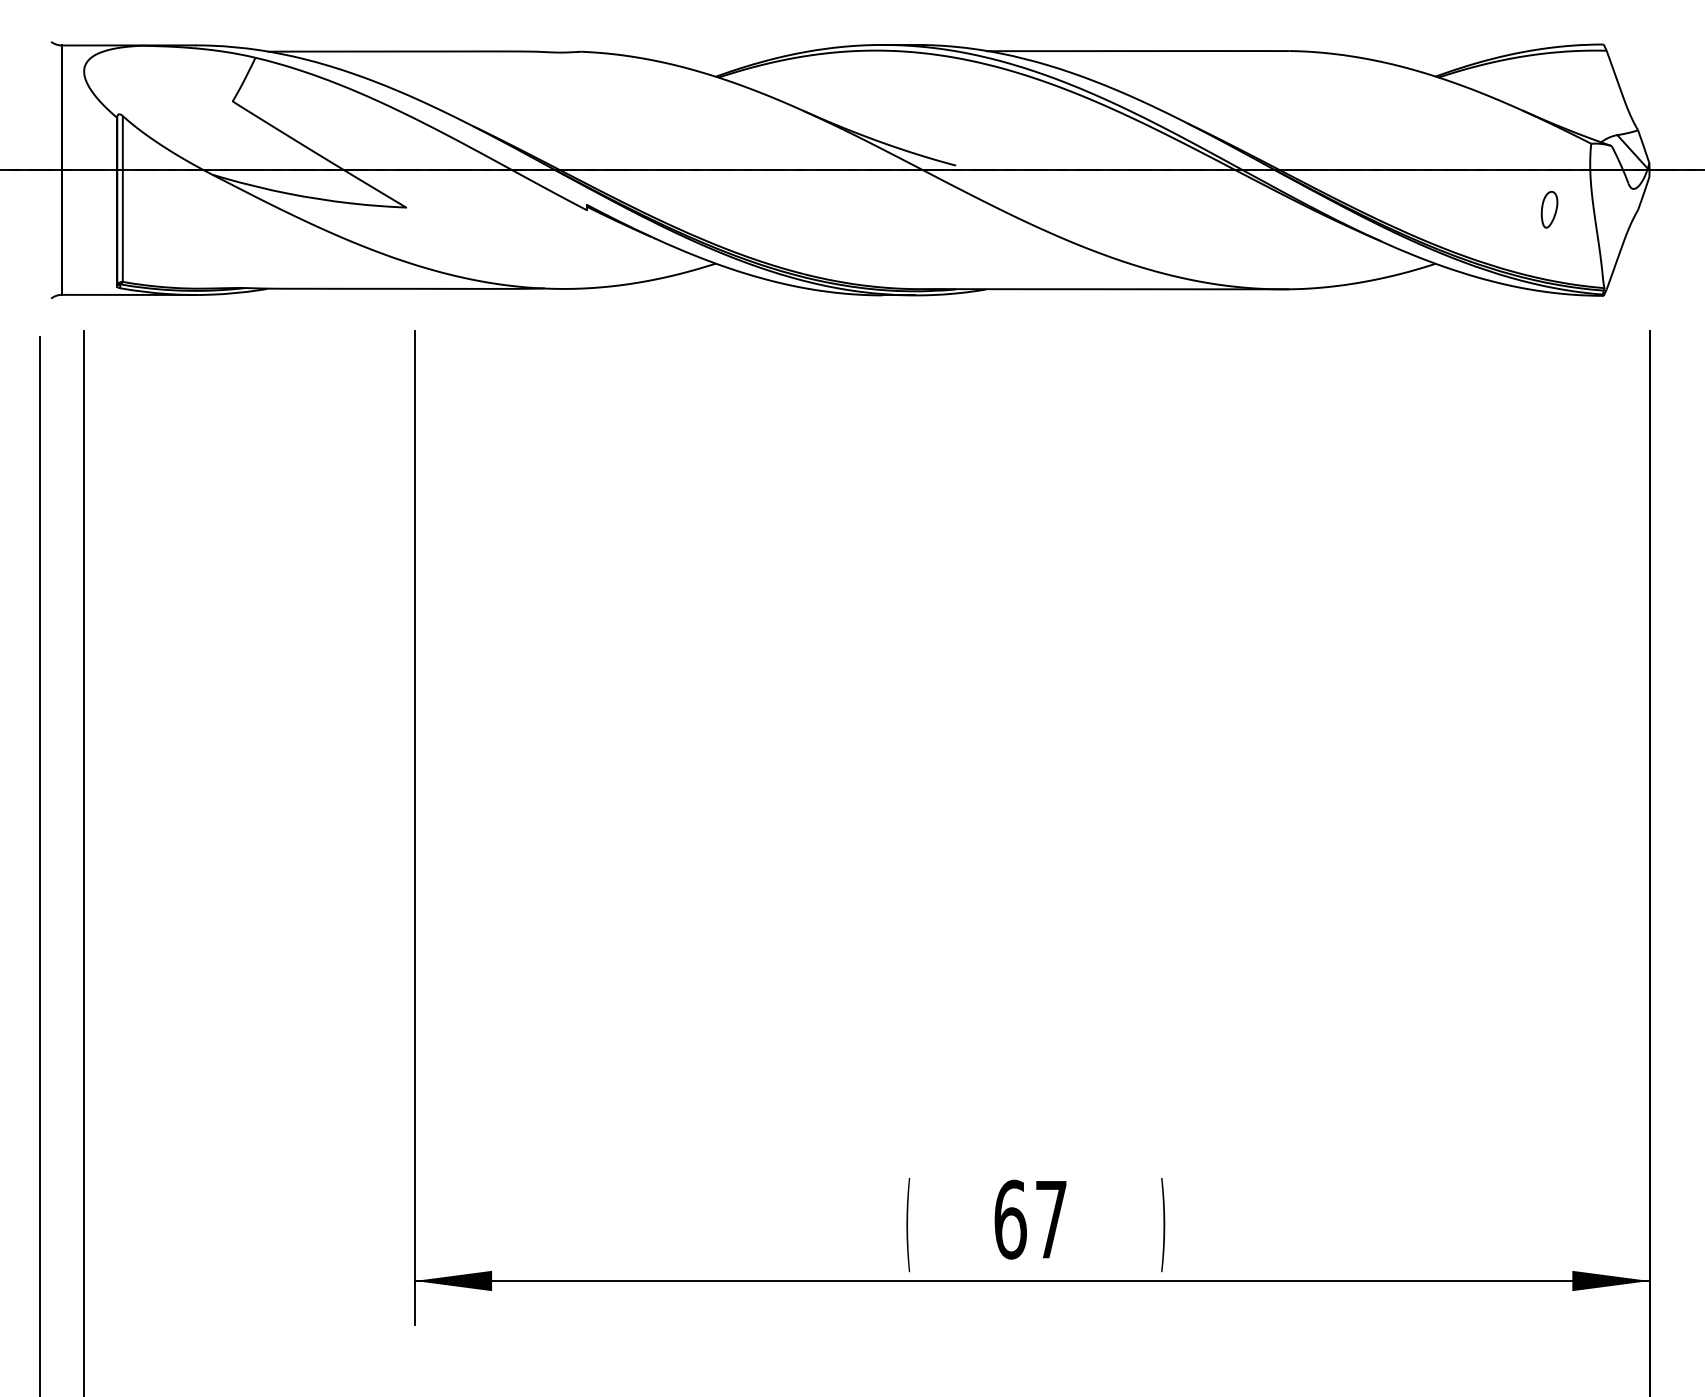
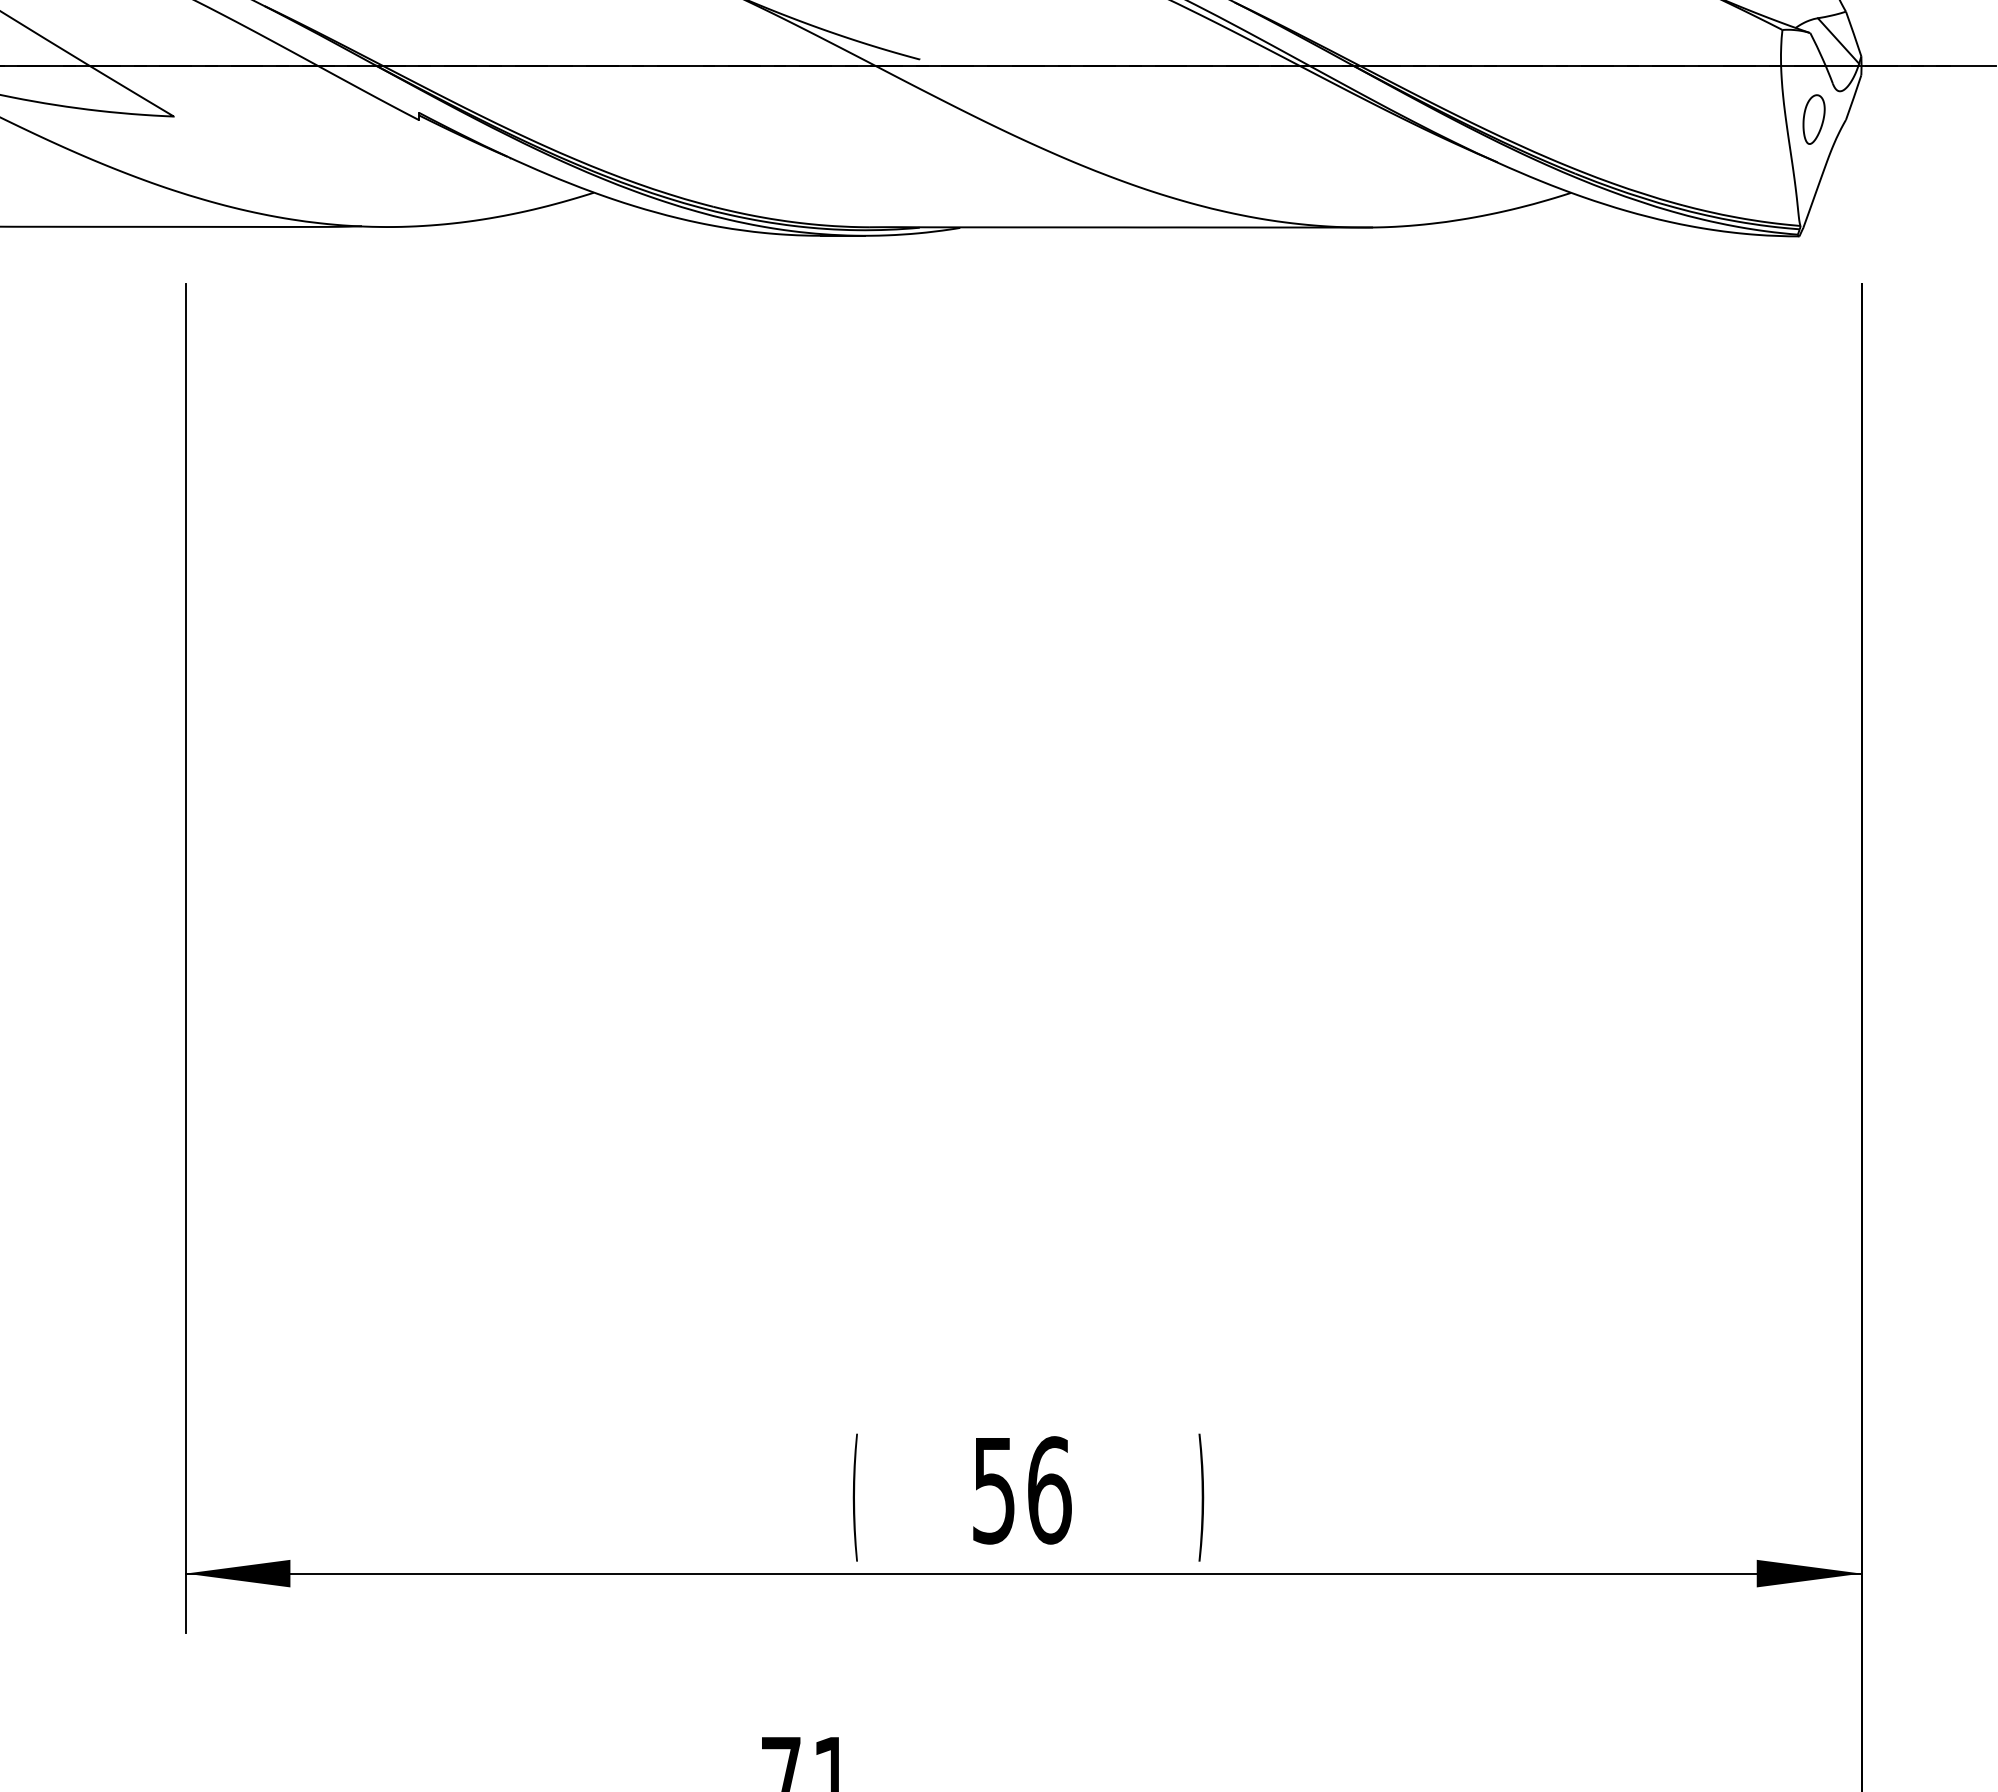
part: (1549, 209) -> (1813, 119), moved
text: (1030, 1219) -> (1021, 1490), 67 -> 56

